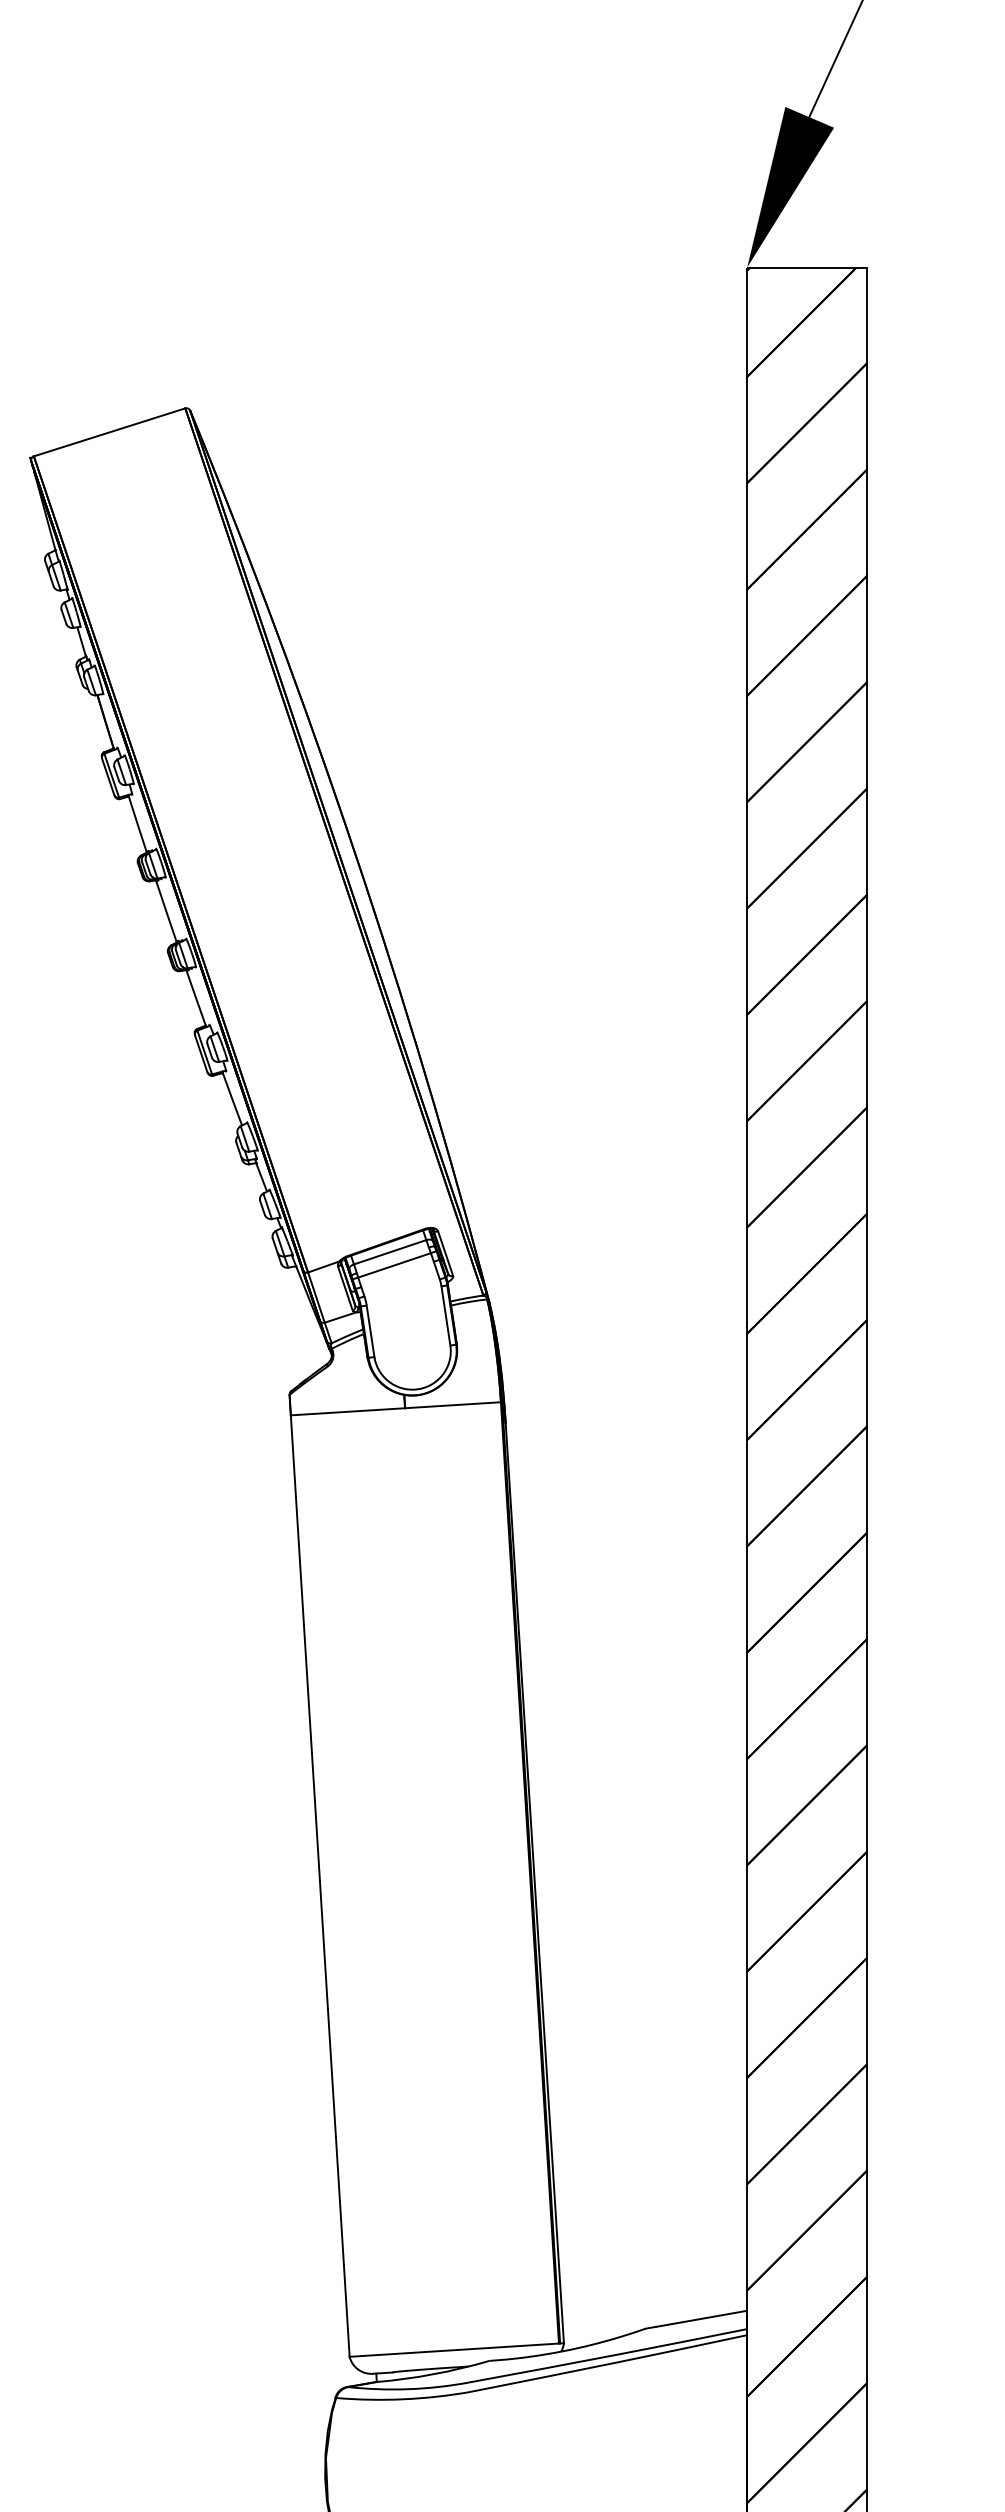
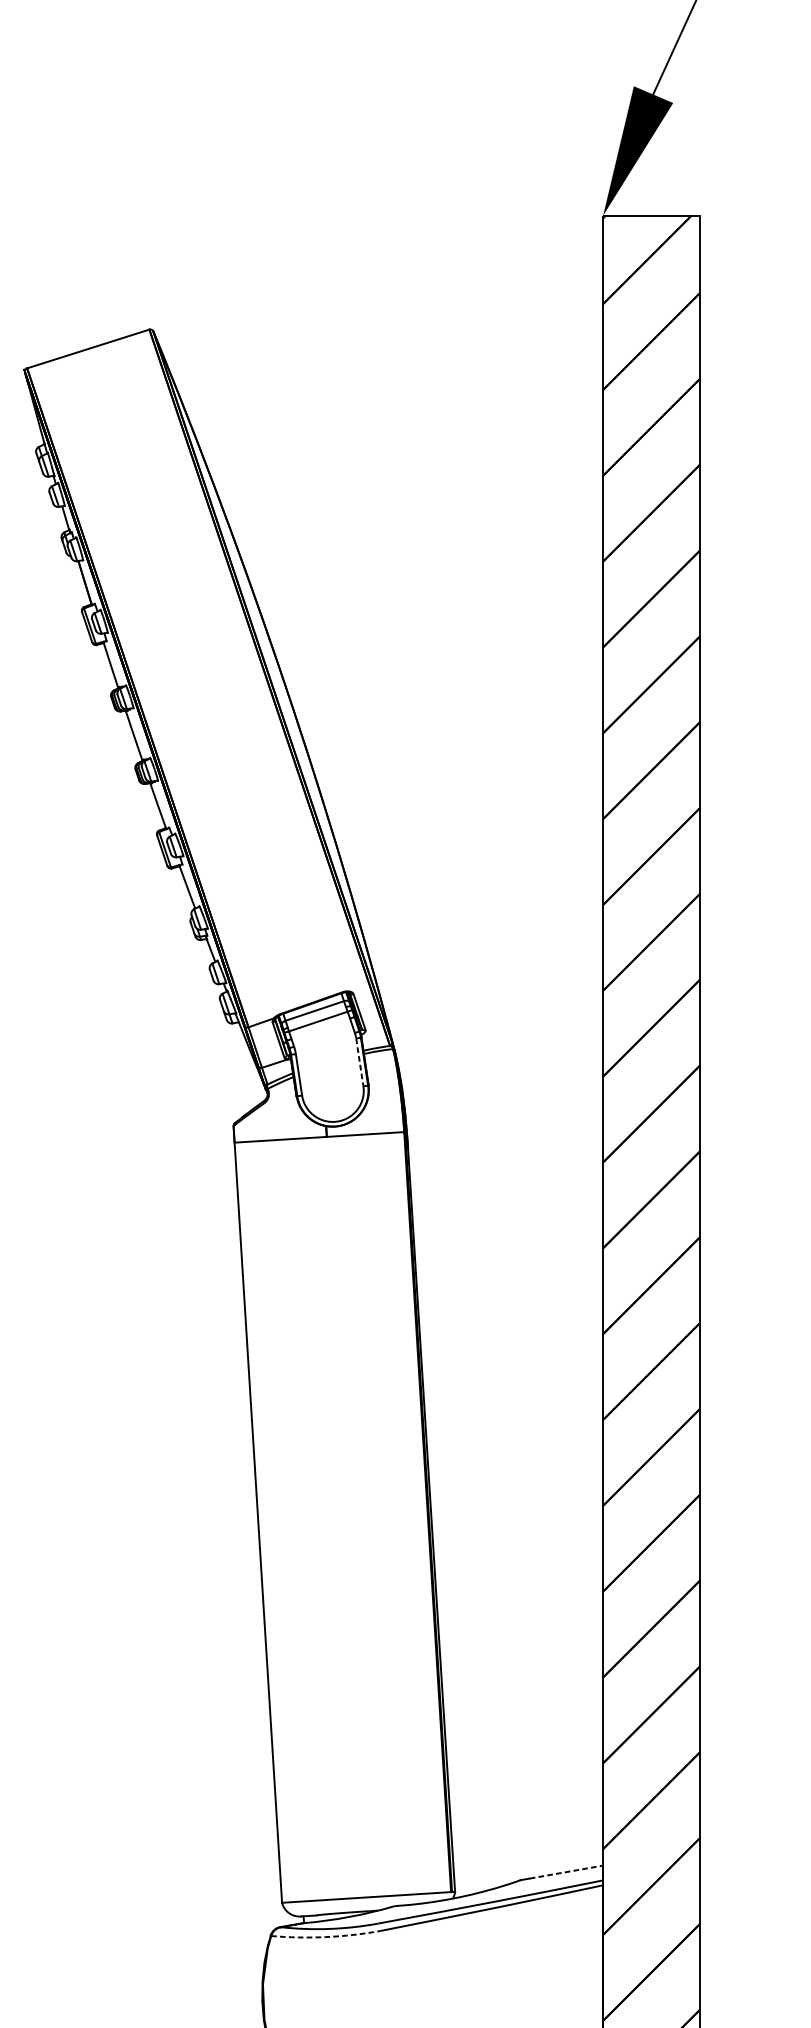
line: (445, 1315) -> (359, 1062), solid -> dashed
line: (701, 2318) -> (566, 1871), solid -> dashed
arc: (403, 2399) -> (325, 1937), solid -> dashed

